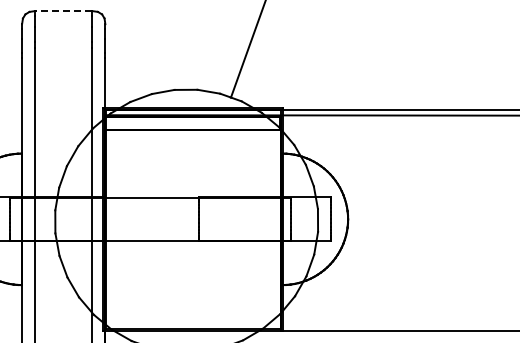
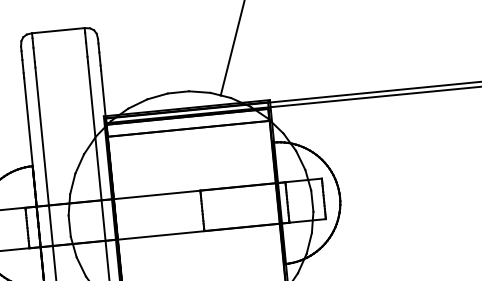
line: (63, 11) -> (58, 31), dashed -> solid

